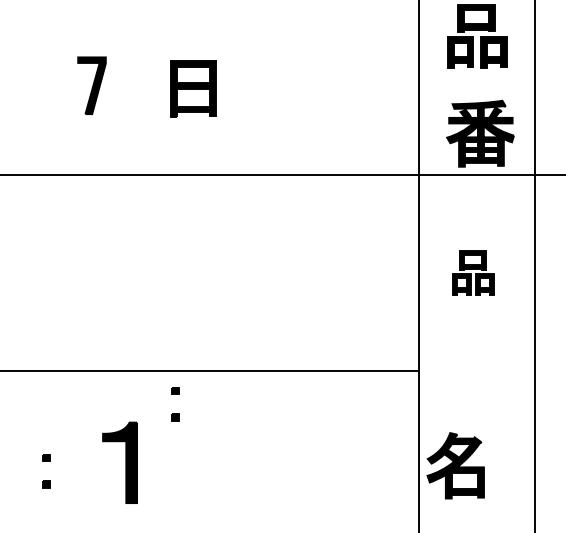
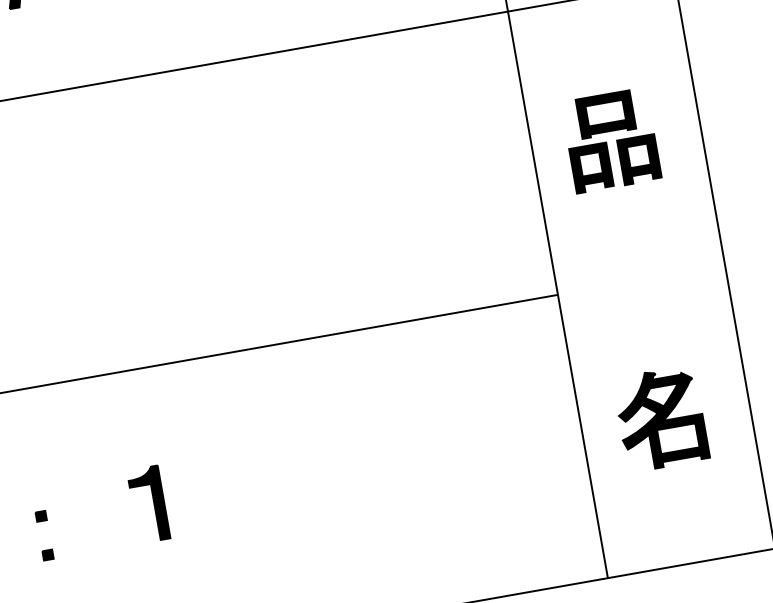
part: (473, 273) -> (611, 140), size x1.43
part: (175, 413) -> (216, 419), removed
part: (119, 462) -> (147, 504), size x0.62
part: (455, 465) -> (660, 418), moved

